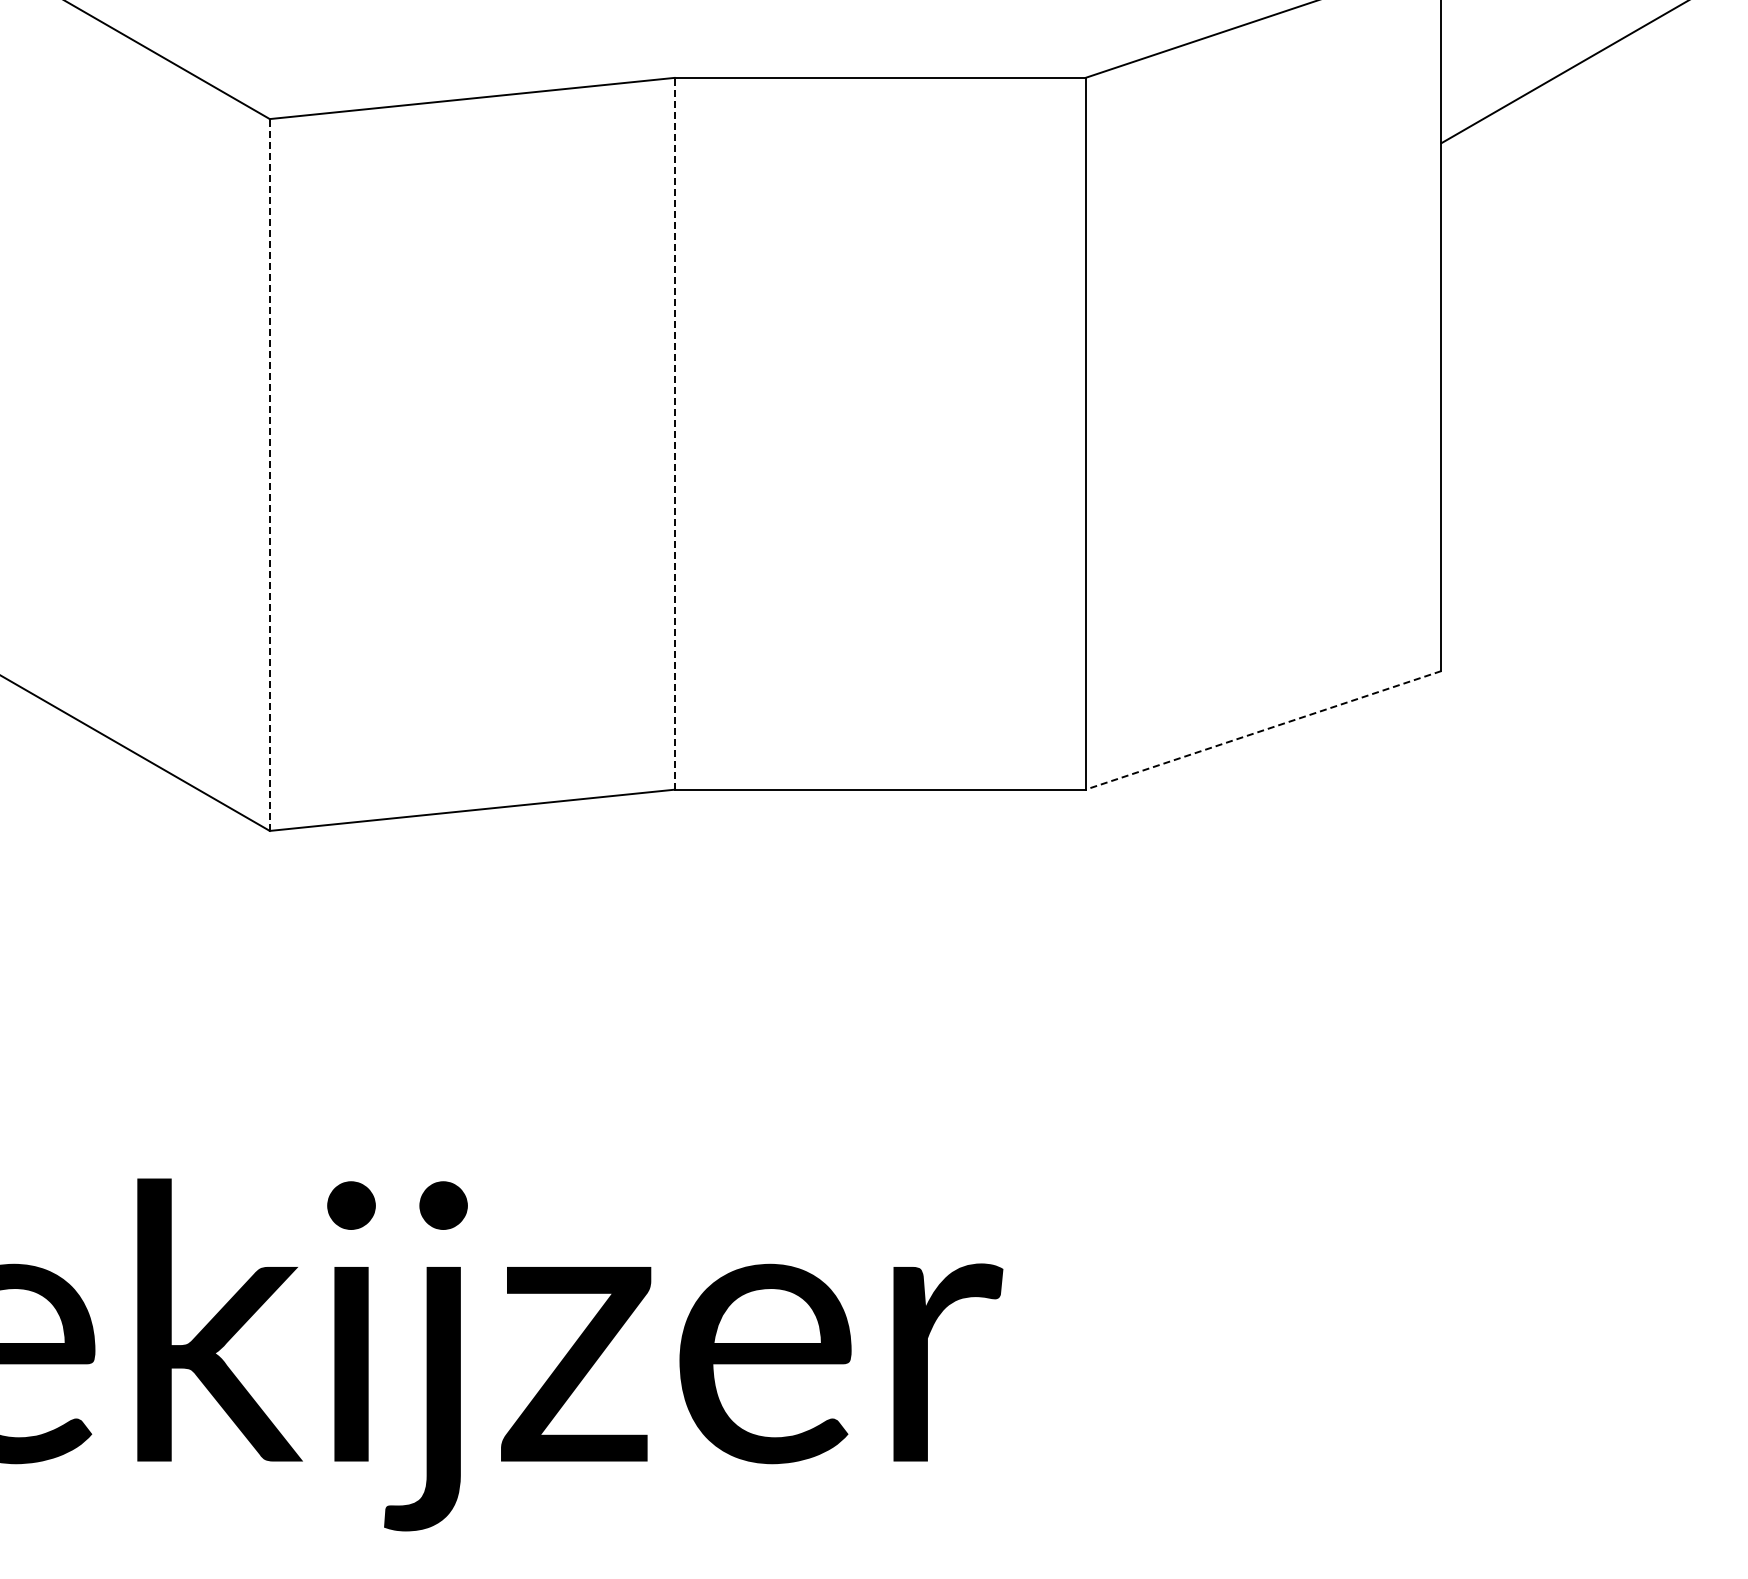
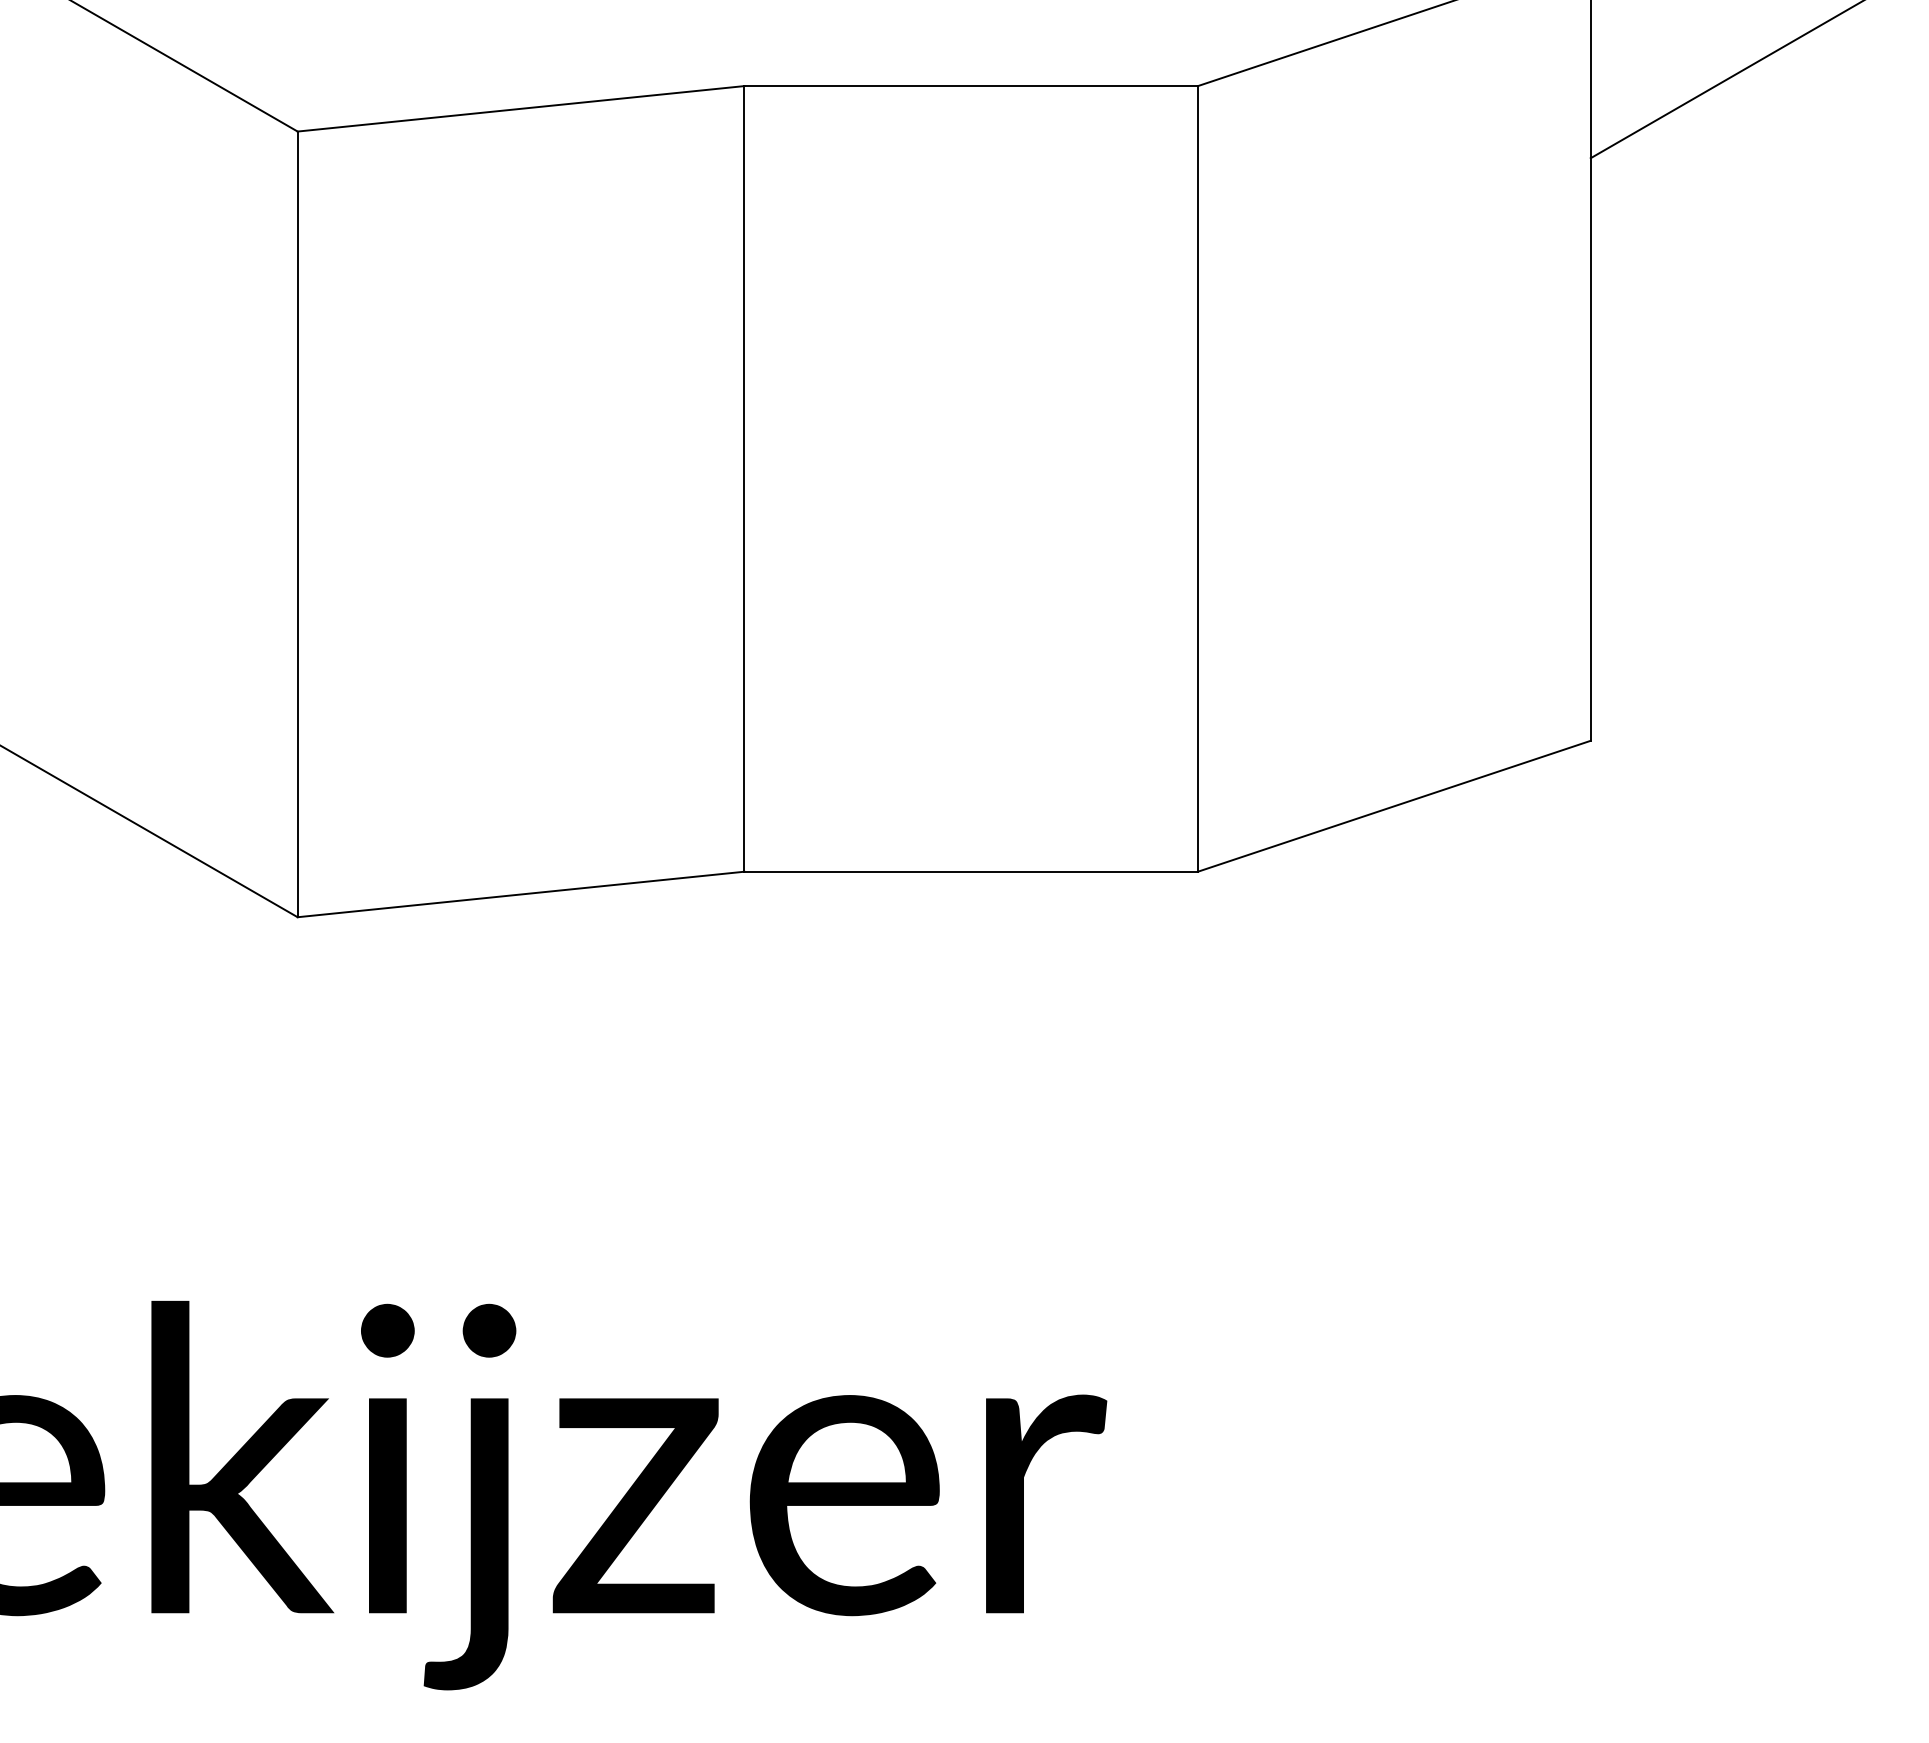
line: (674, 433) -> (744, 478), dashed -> solid
line: (269, 475) -> (297, 524), dashed -> solid
line: (1263, 730) -> (1394, 806), dashed -> solid

